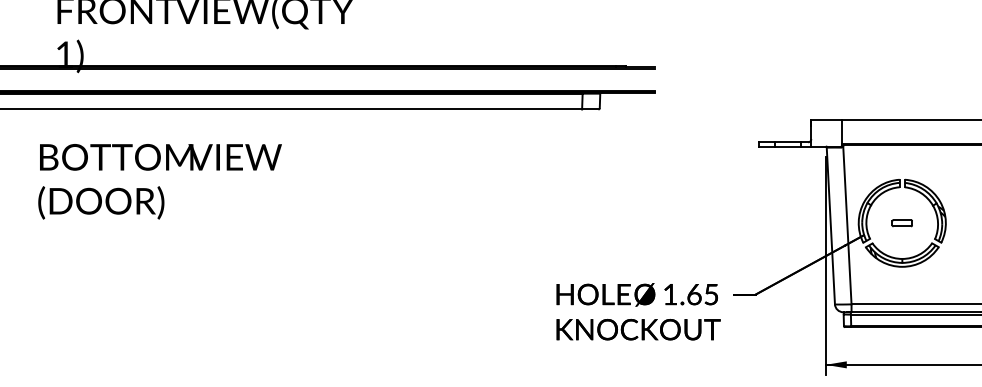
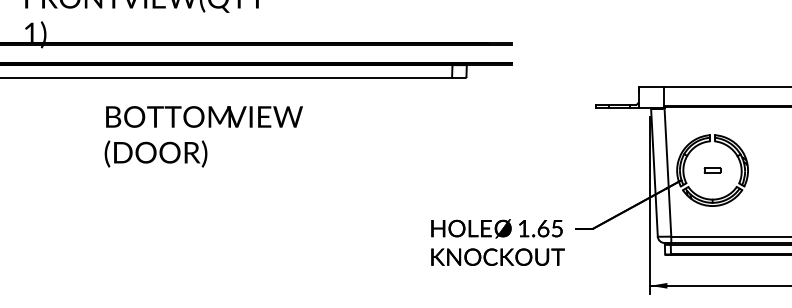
text: (159, 181) -> (203, 136), moved

